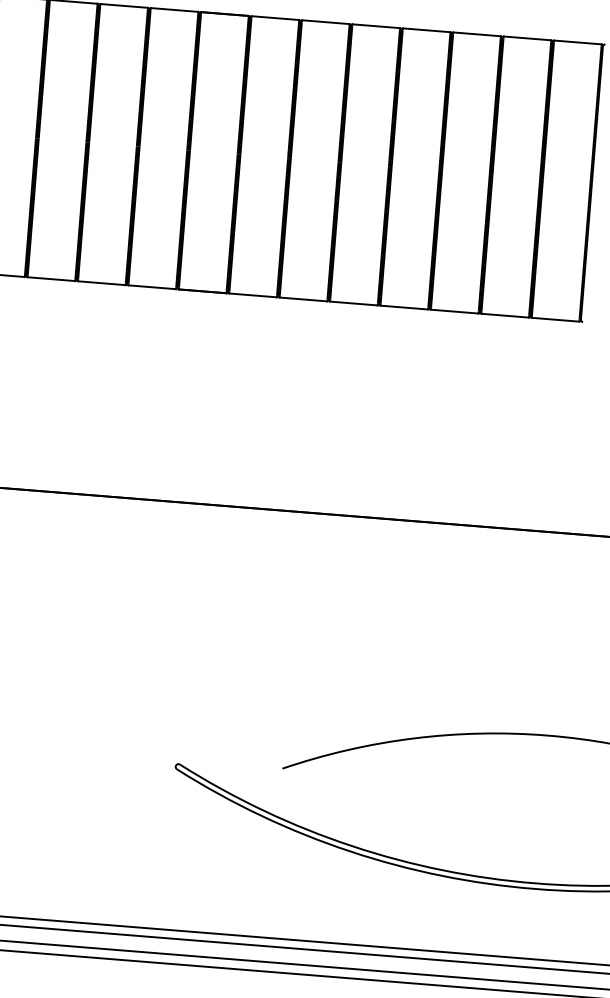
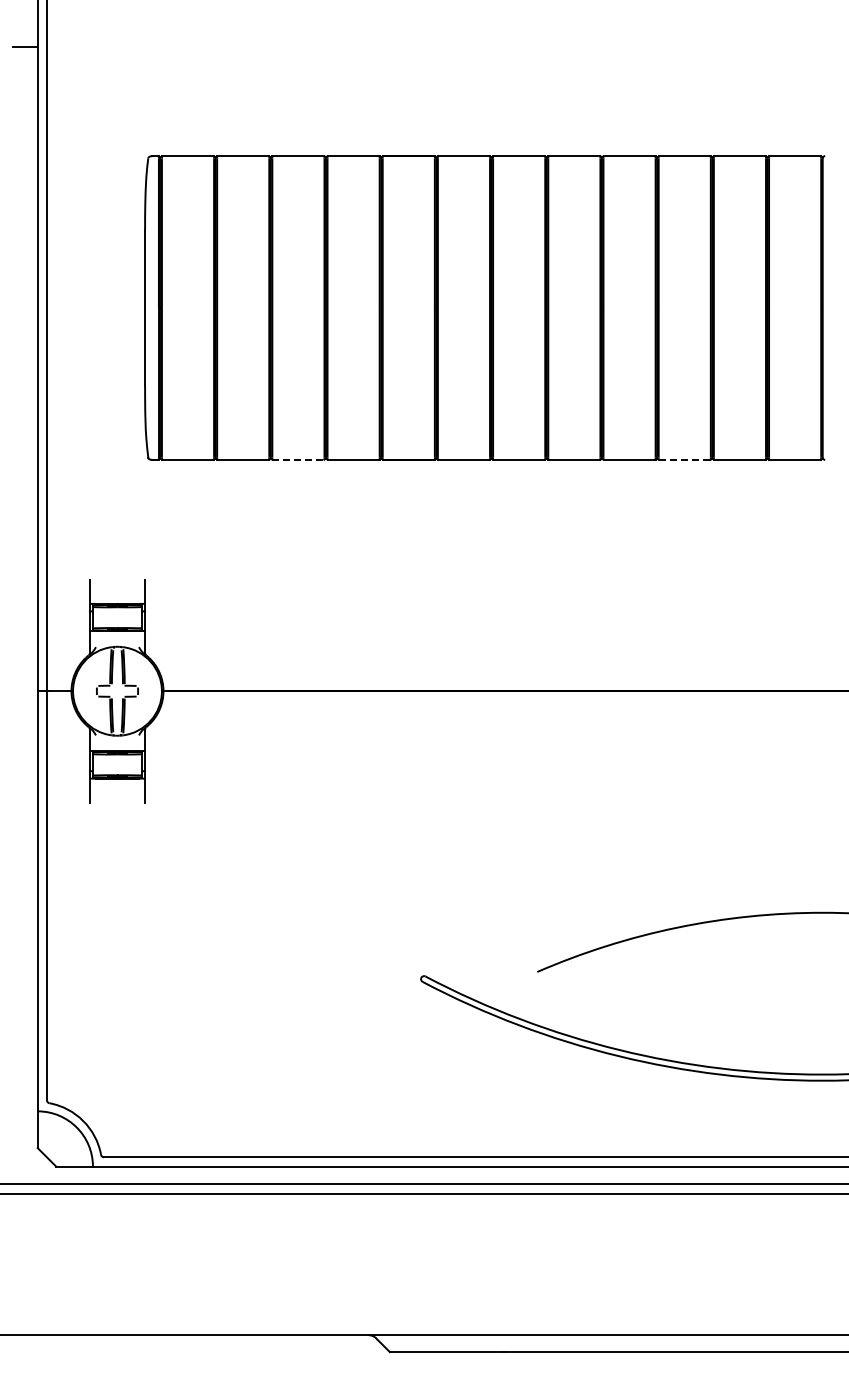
line: (101, 282) -> (298, 459), solid -> dashed
line: (455, 311) -> (685, 459), solid -> dashed

